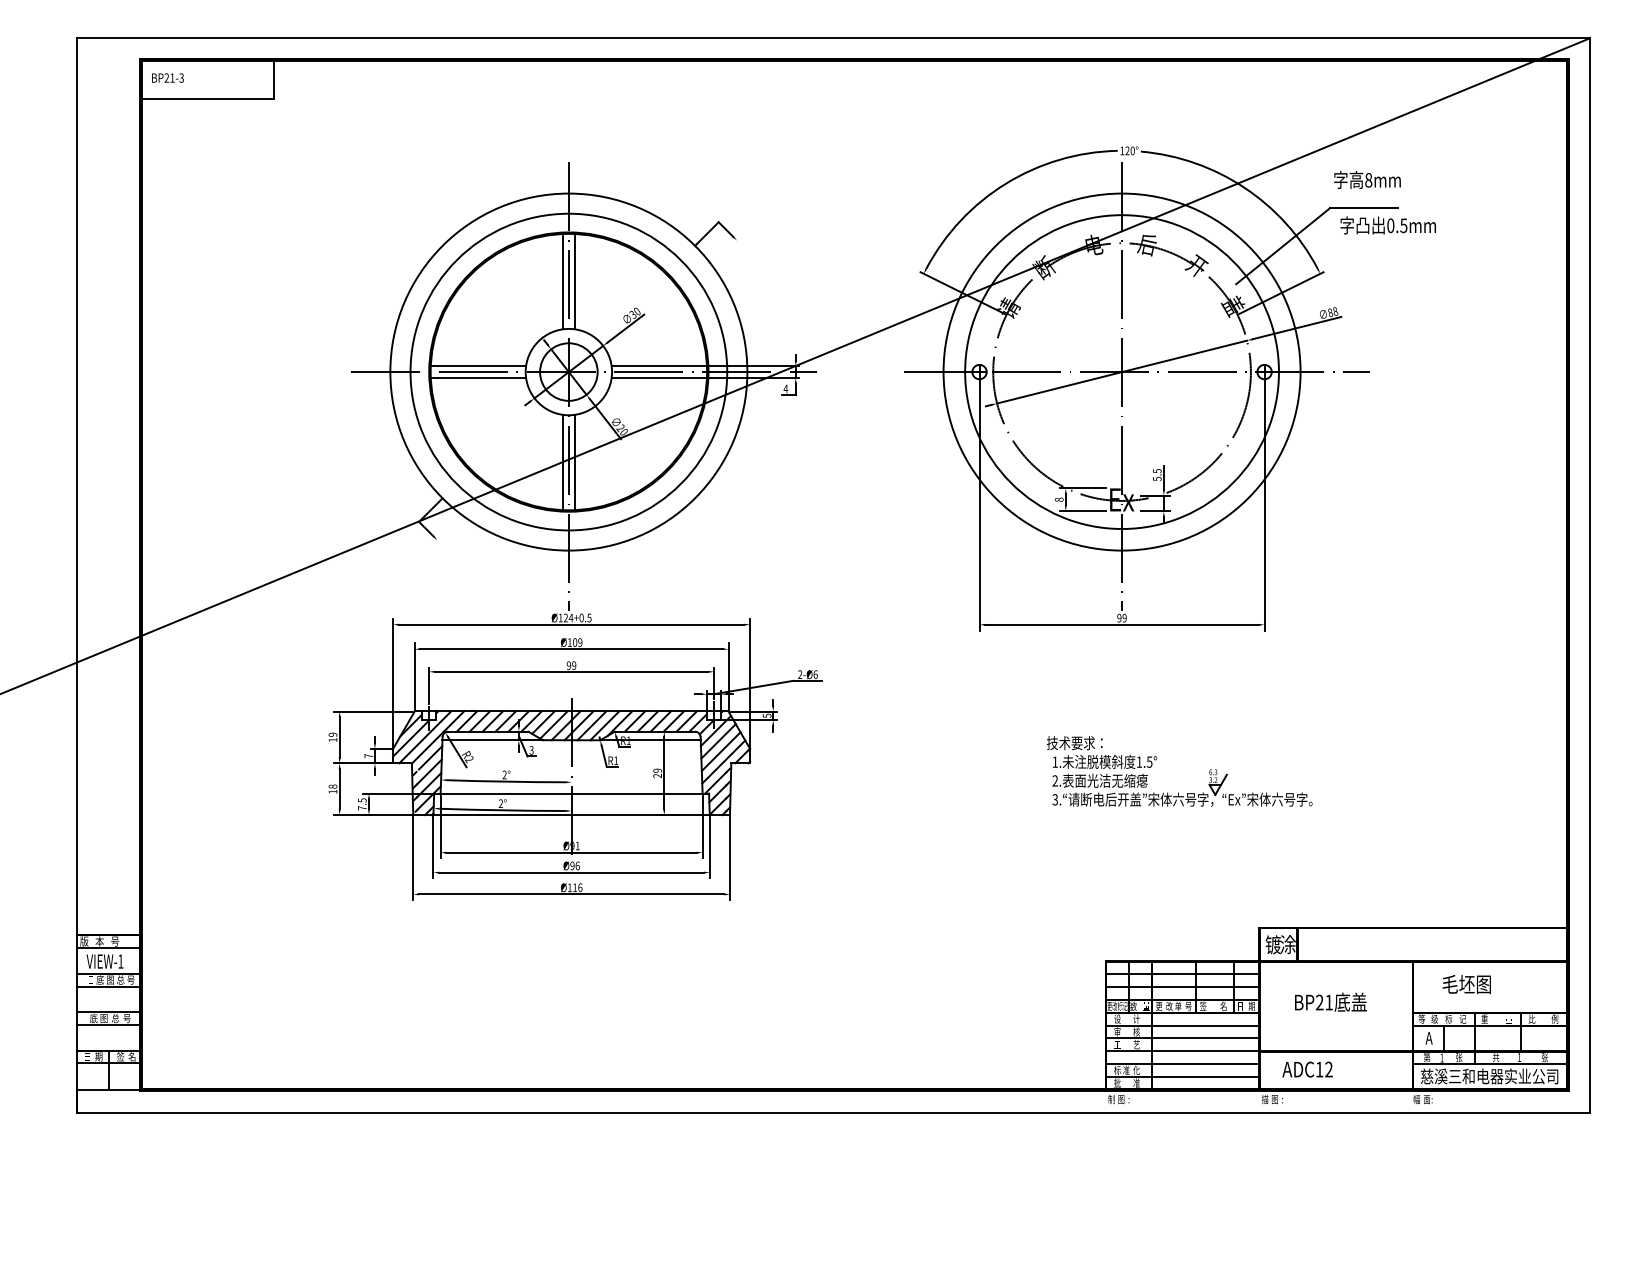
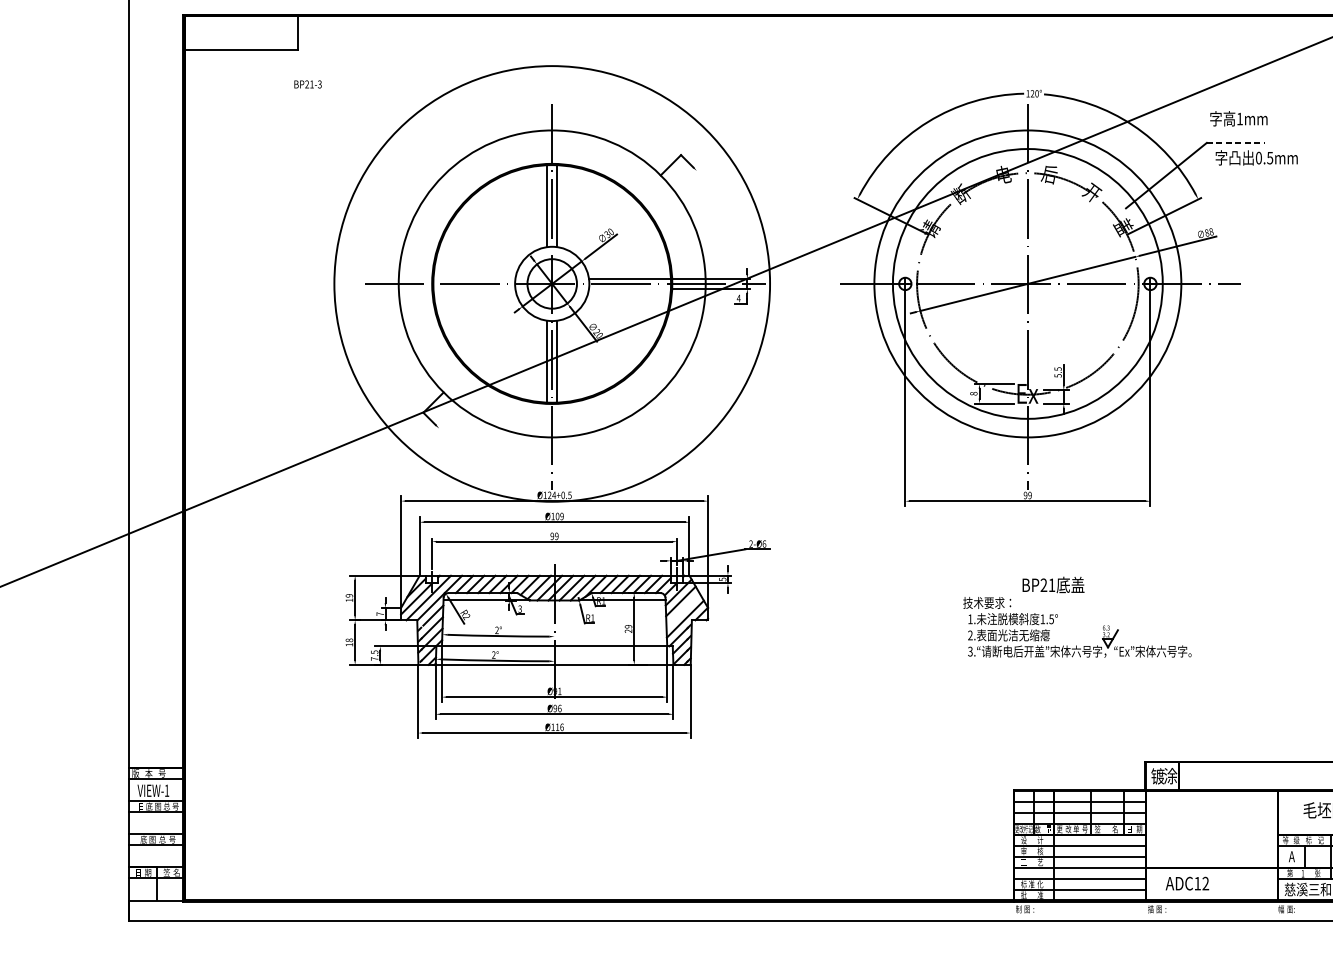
text: (167, 77) -> (307, 83), moved
text: (1368, 180) -> (1239, 119), 8mm -> 1mm
line: (1364, 208) -> (1236, 143), solid -> dashed
line: (478, 366) -> (474, 279), removed
circle: (568, 371) -> (551, 283), size x1.6
line: (478, 377) -> (474, 288), removed
line: (658, 377) -> (629, 288), removed
line: (720, 751) -> (682, 610), removed
text: (1330, 1001) -> (1053, 584), moved

